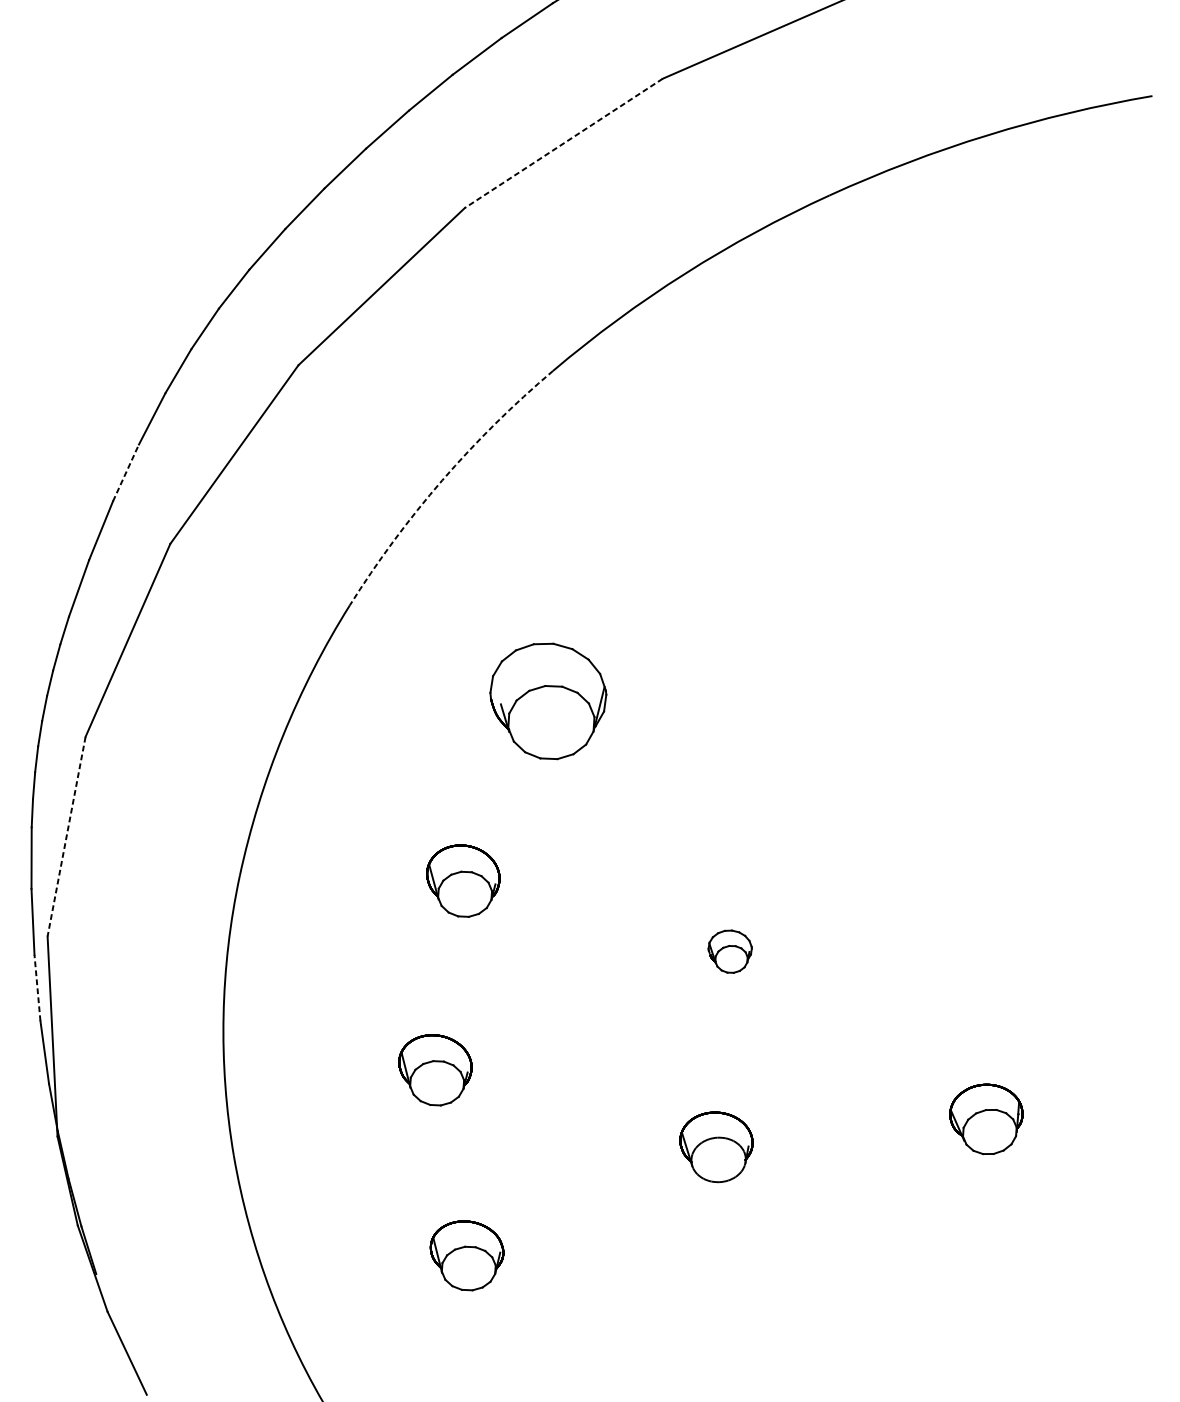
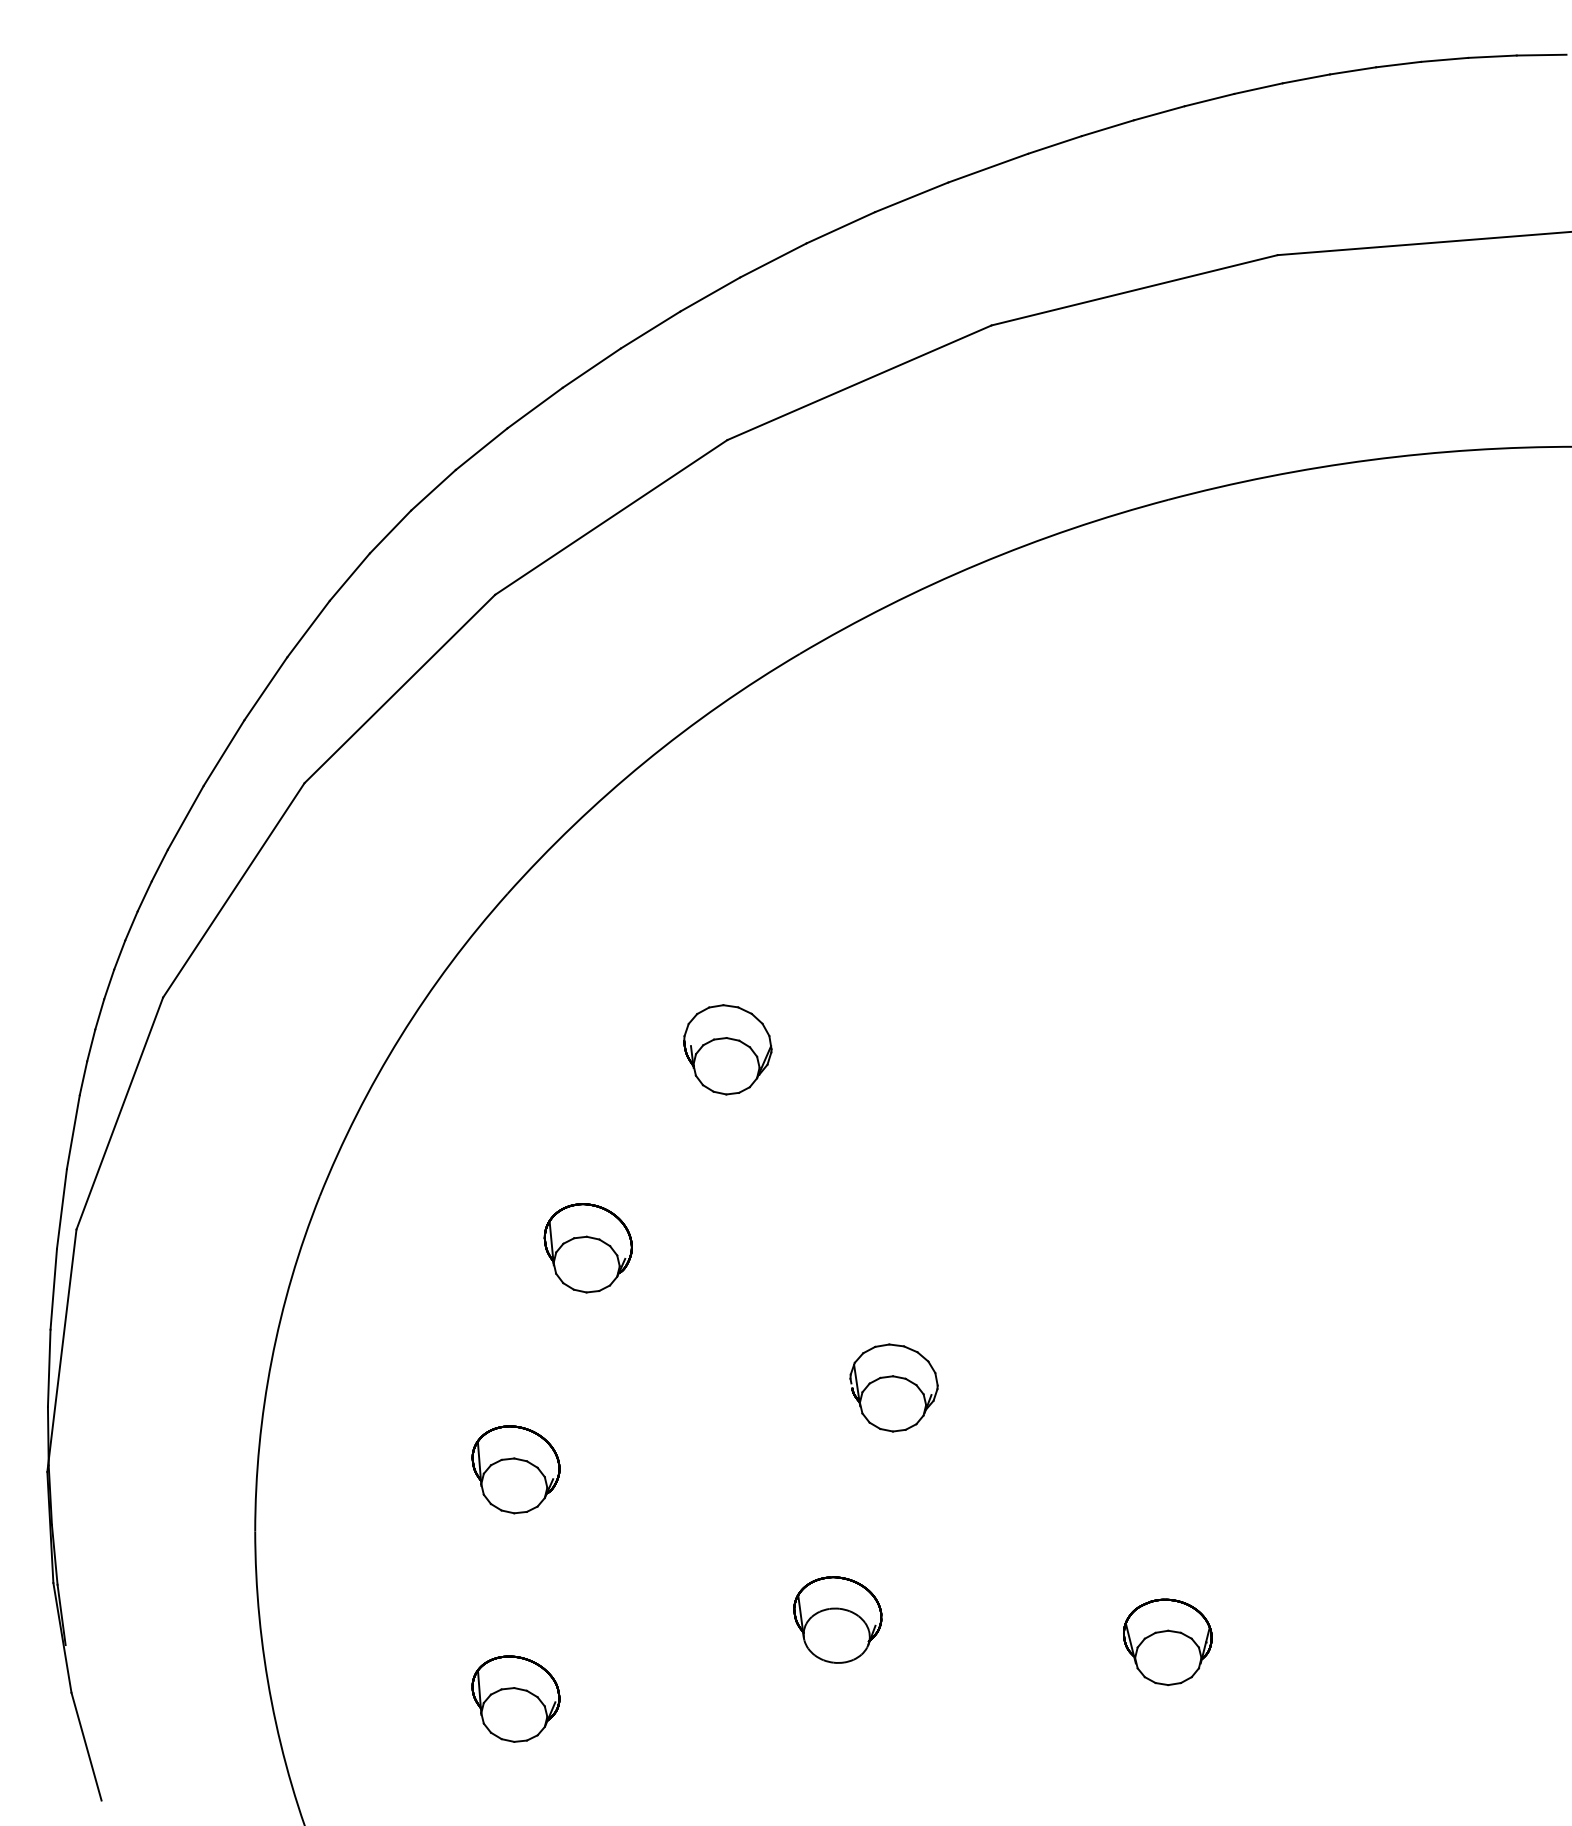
line: (563, 143) -> (859, 382), dashed -> solid
line: (126, 472) -> (266, 688), dashed -> solid
arc: (442, 480) -> (644, 762), dashed -> solid
part: (549, 700) -> (727, 1049), size x0.62
line: (66, 836) -> (119, 1113), dashed -> solid
part: (730, 951) -> (893, 1387), size x1.67
line: (37, 988) -> (53, 1289), dashed -> solid

